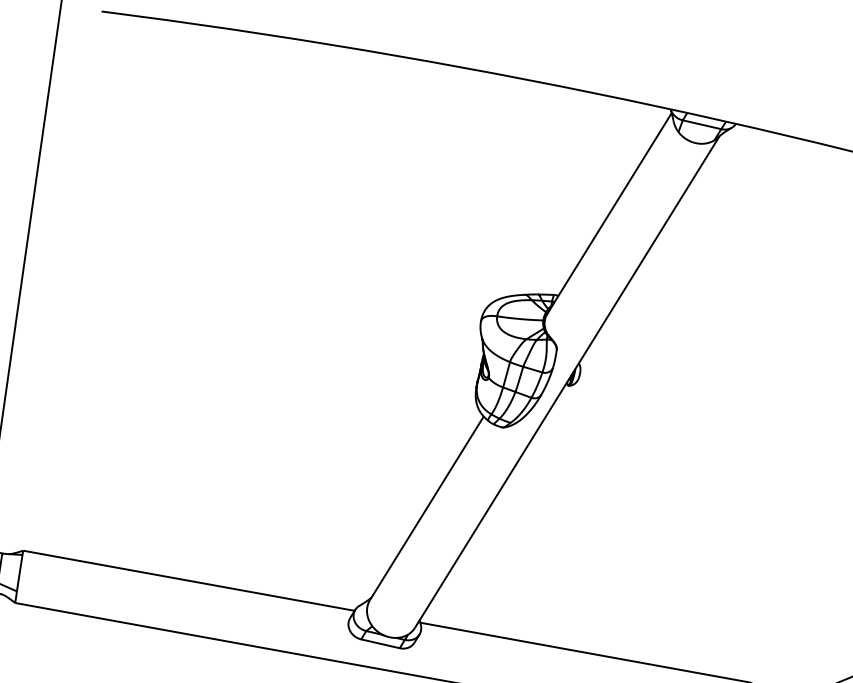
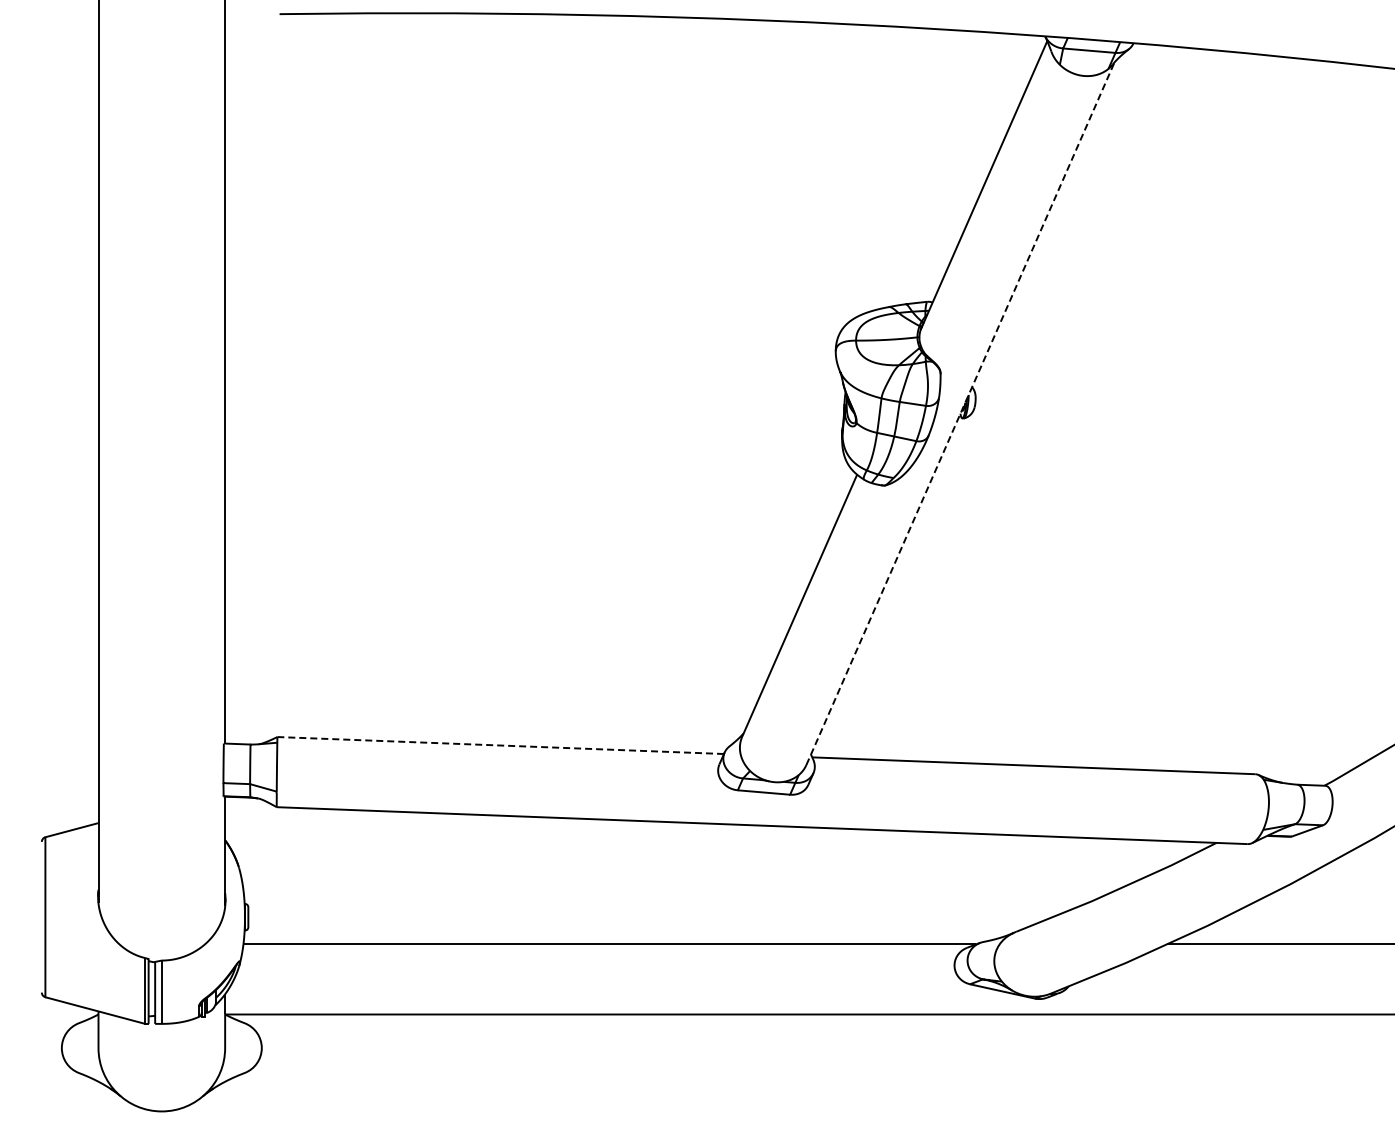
line: (567, 381) -> (960, 413), solid -> dashed
line: (188, 580) -> (500, 745), solid -> dashed

